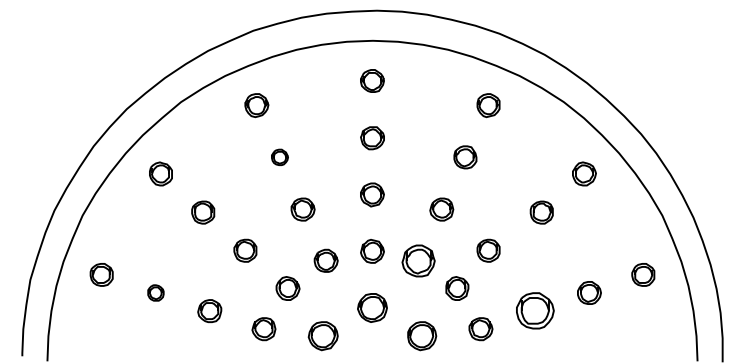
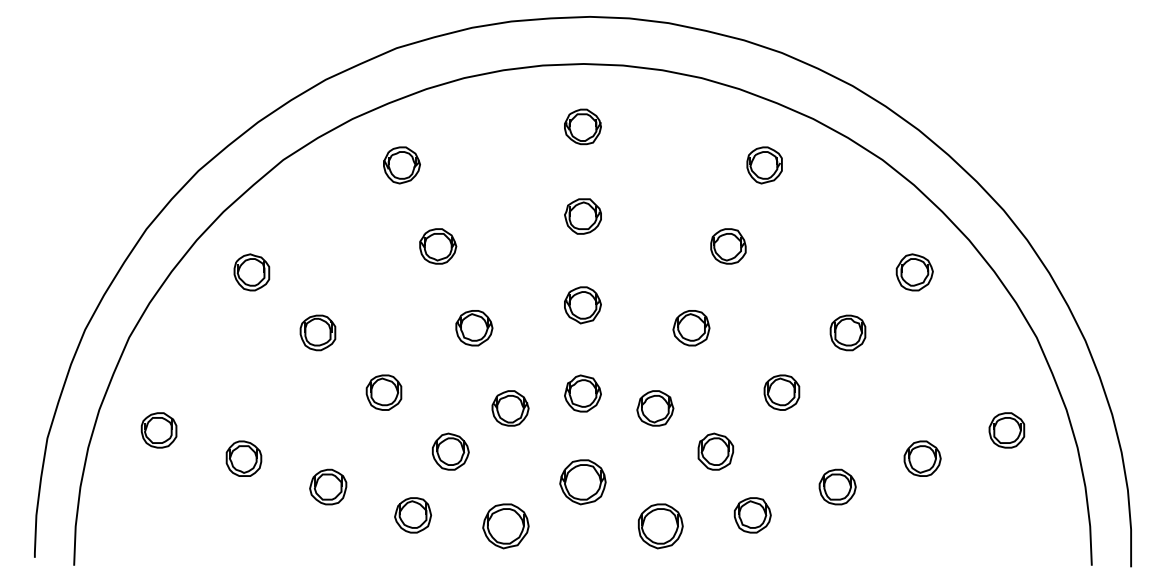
part: (279, 157) -> (437, 246), size x1.43
part: (488, 250) -> (781, 392), moved
part: (418, 260) -> (655, 407), size x0.71
part: (155, 292) -> (243, 457), size x1.43
part: (534, 311) -> (836, 487), size x0.62

